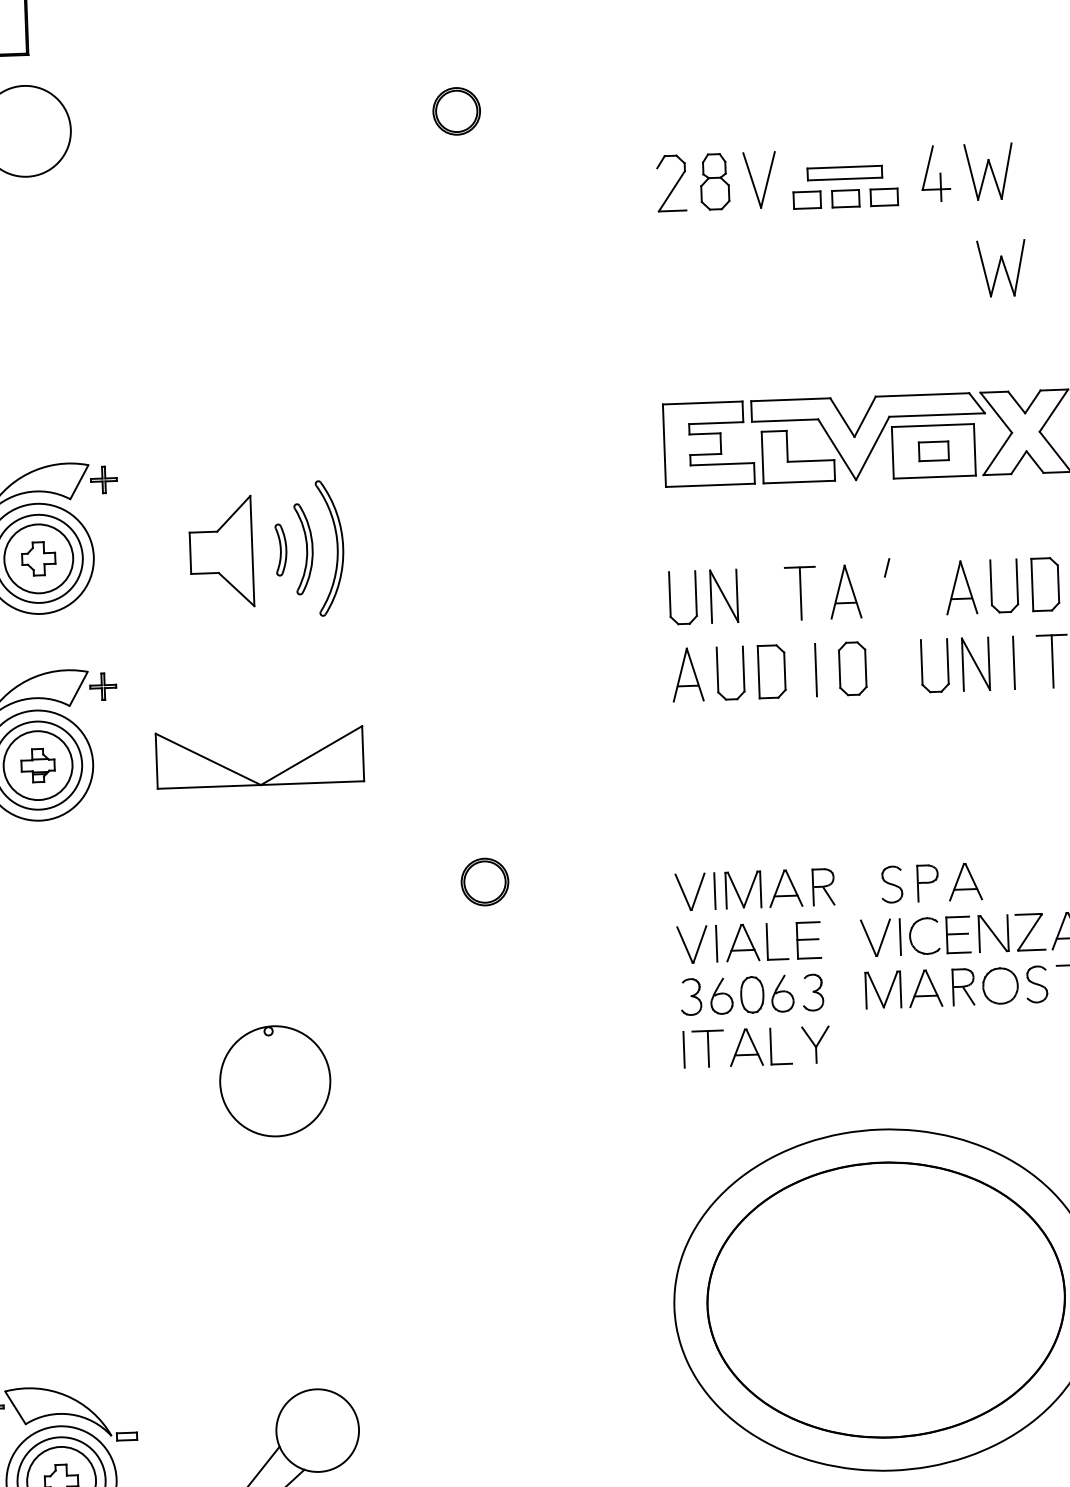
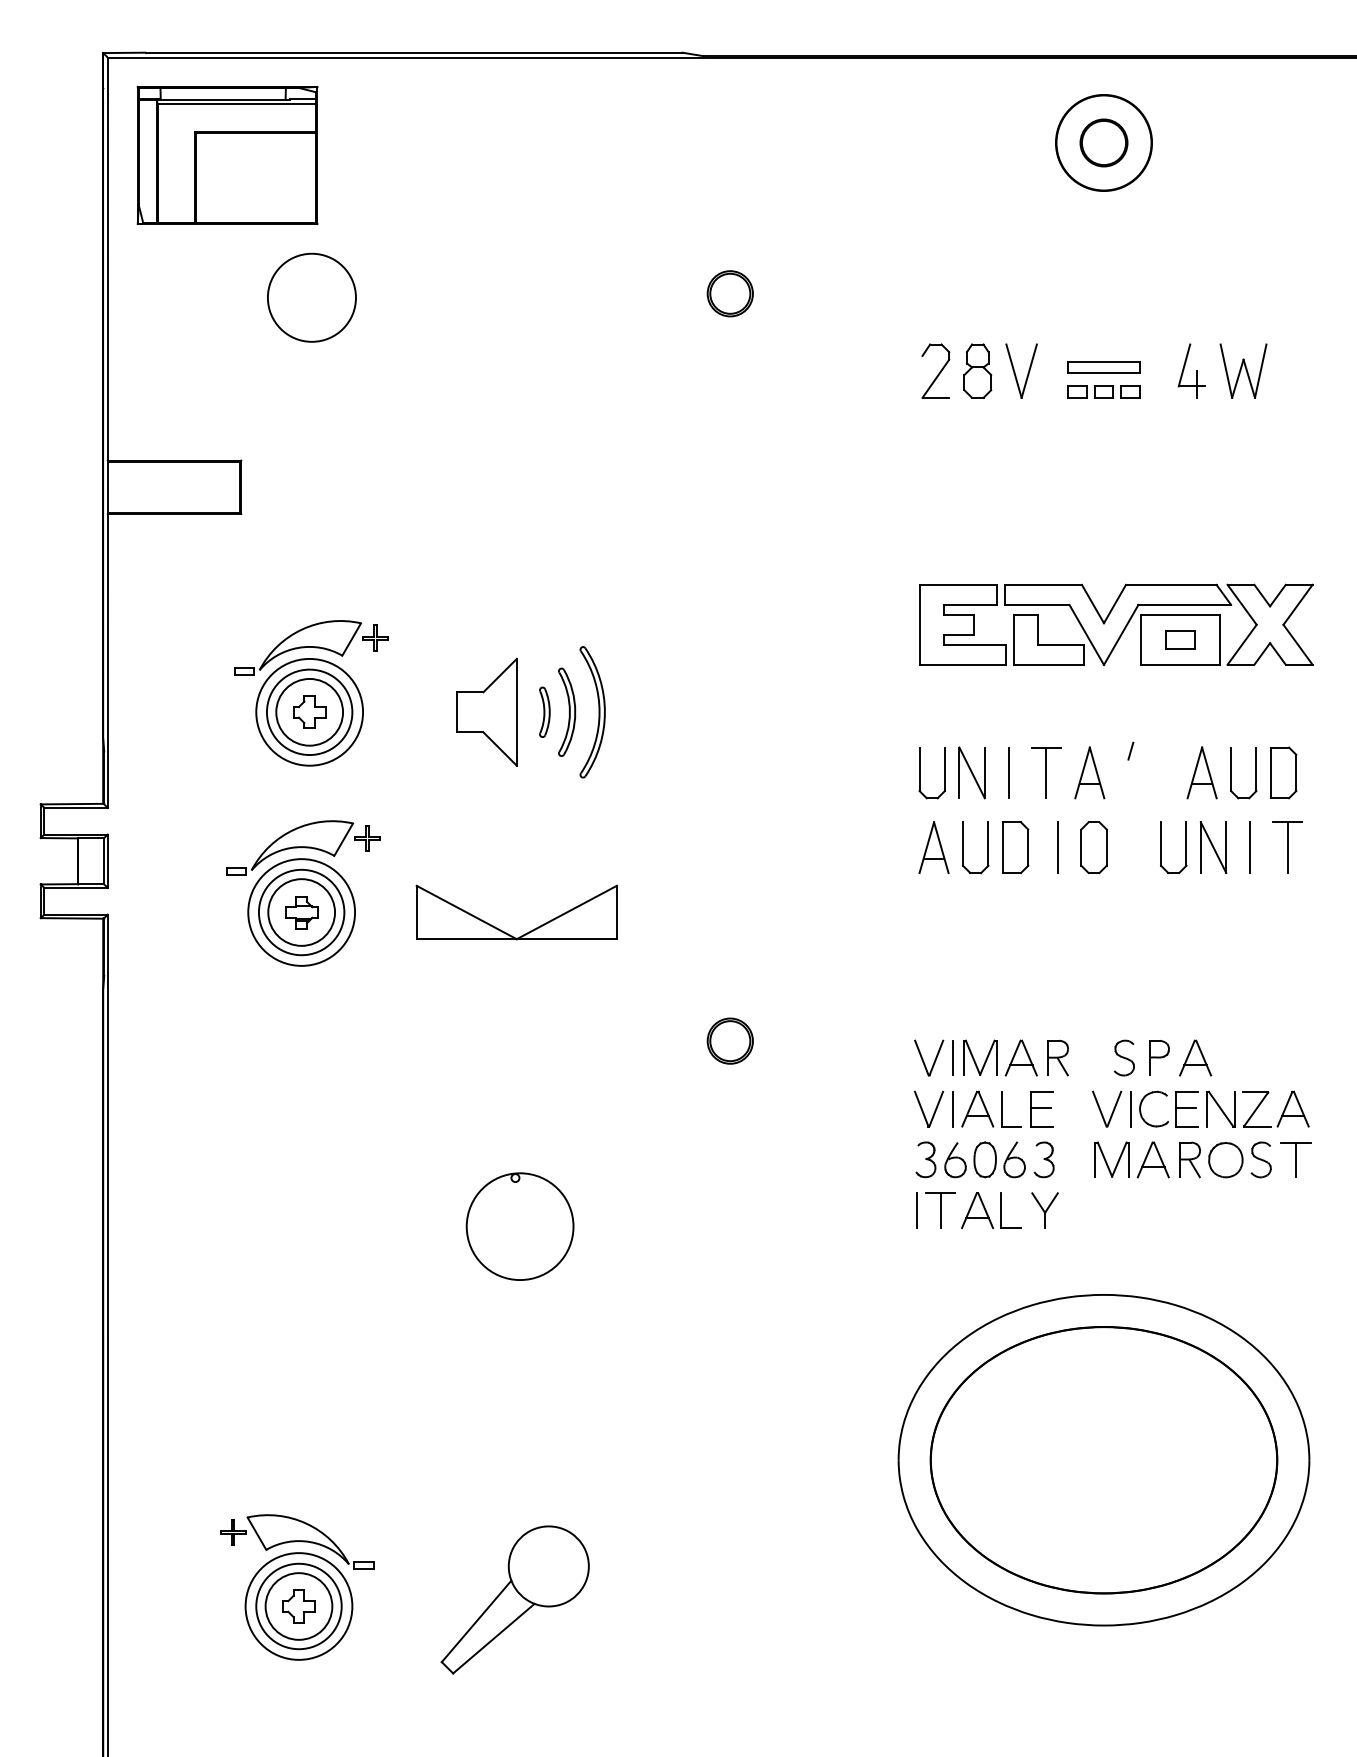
part: (845, 198) -> (1103, 391), size x0.71
part: (1001, 267) -> (1252, 464), removed
line: (761, 594) -> (1008, 772), added

